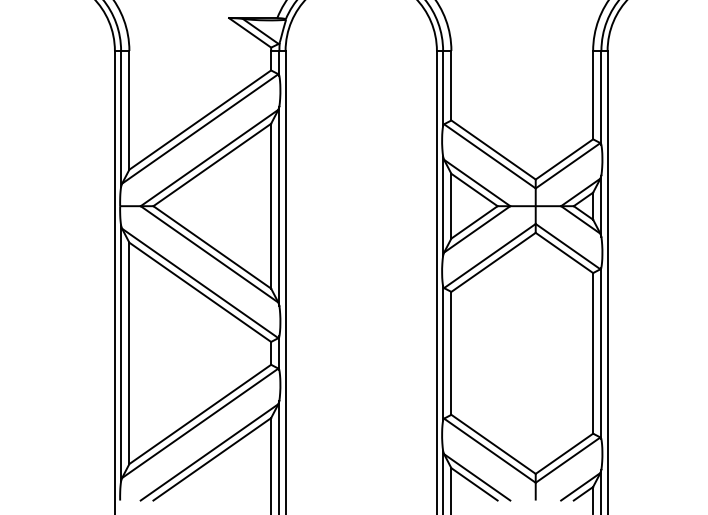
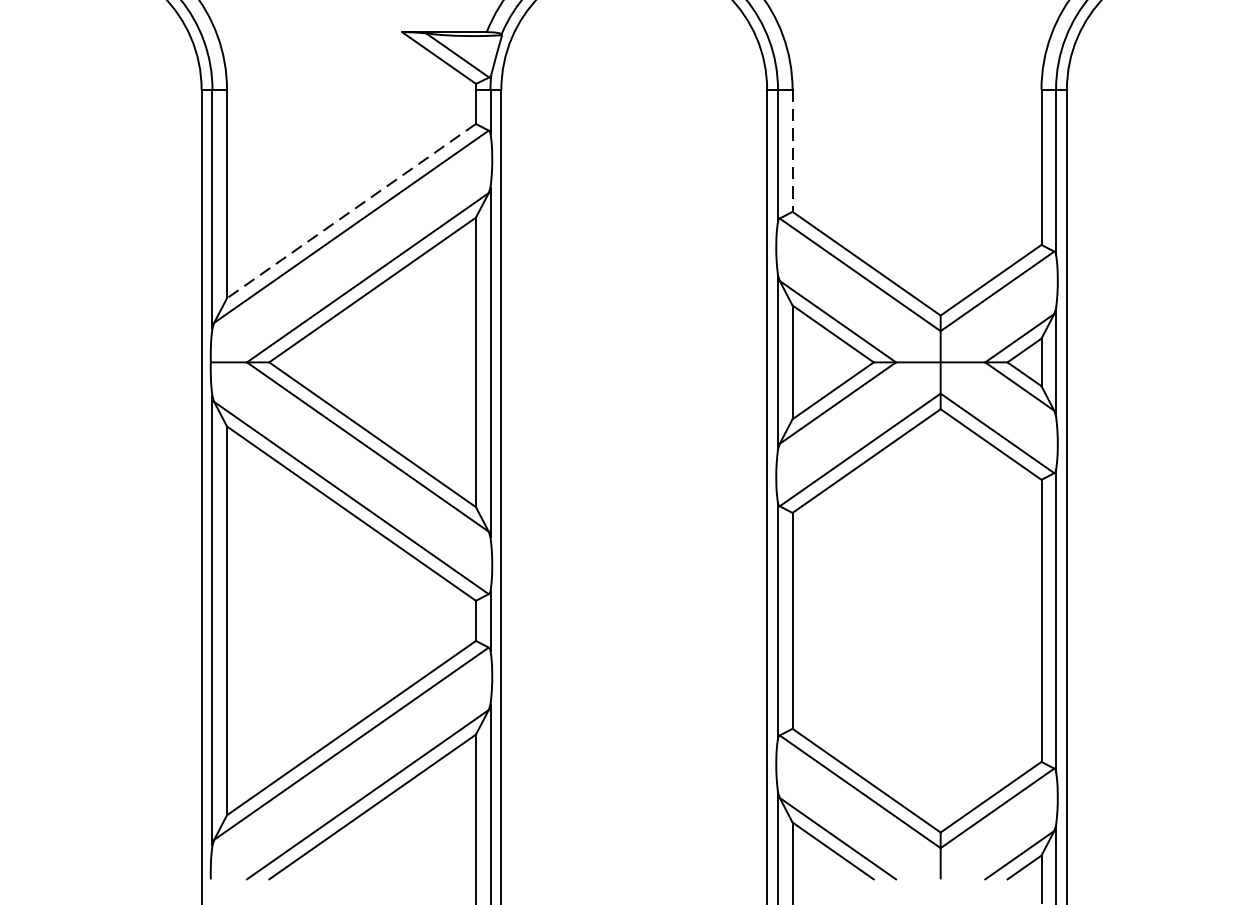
line: (451, 85) -> (792, 150), solid -> dashed
line: (200, 120) -> (351, 211), solid -> dashed

